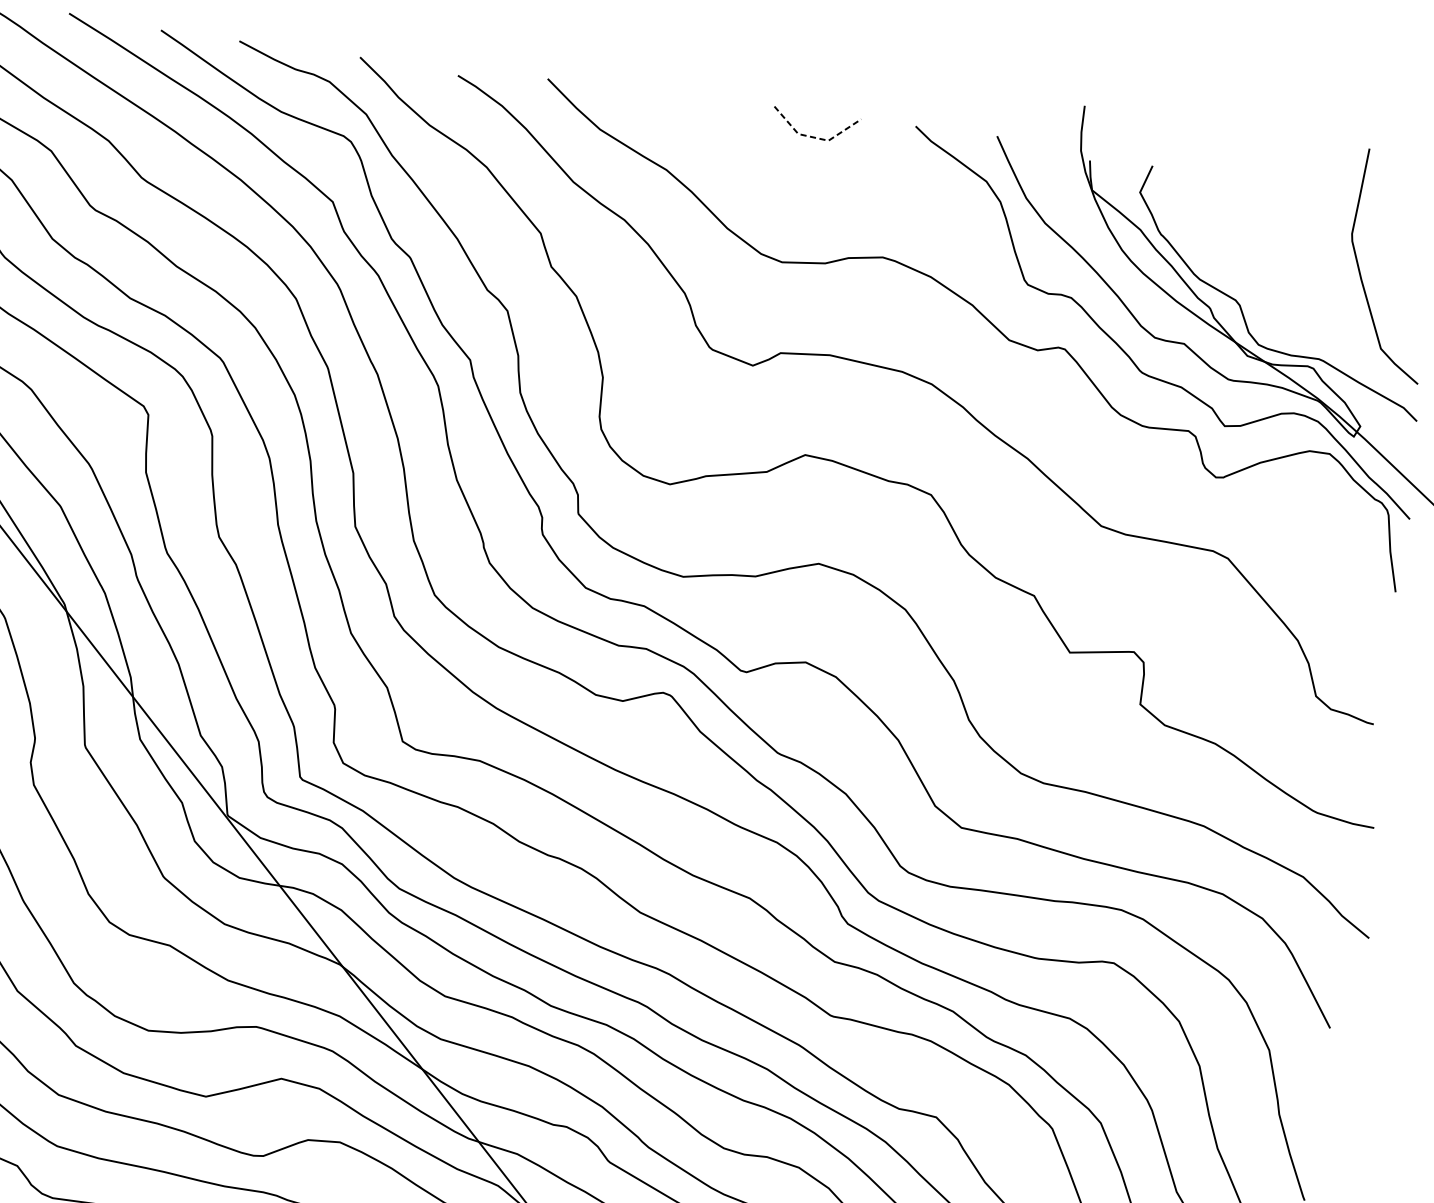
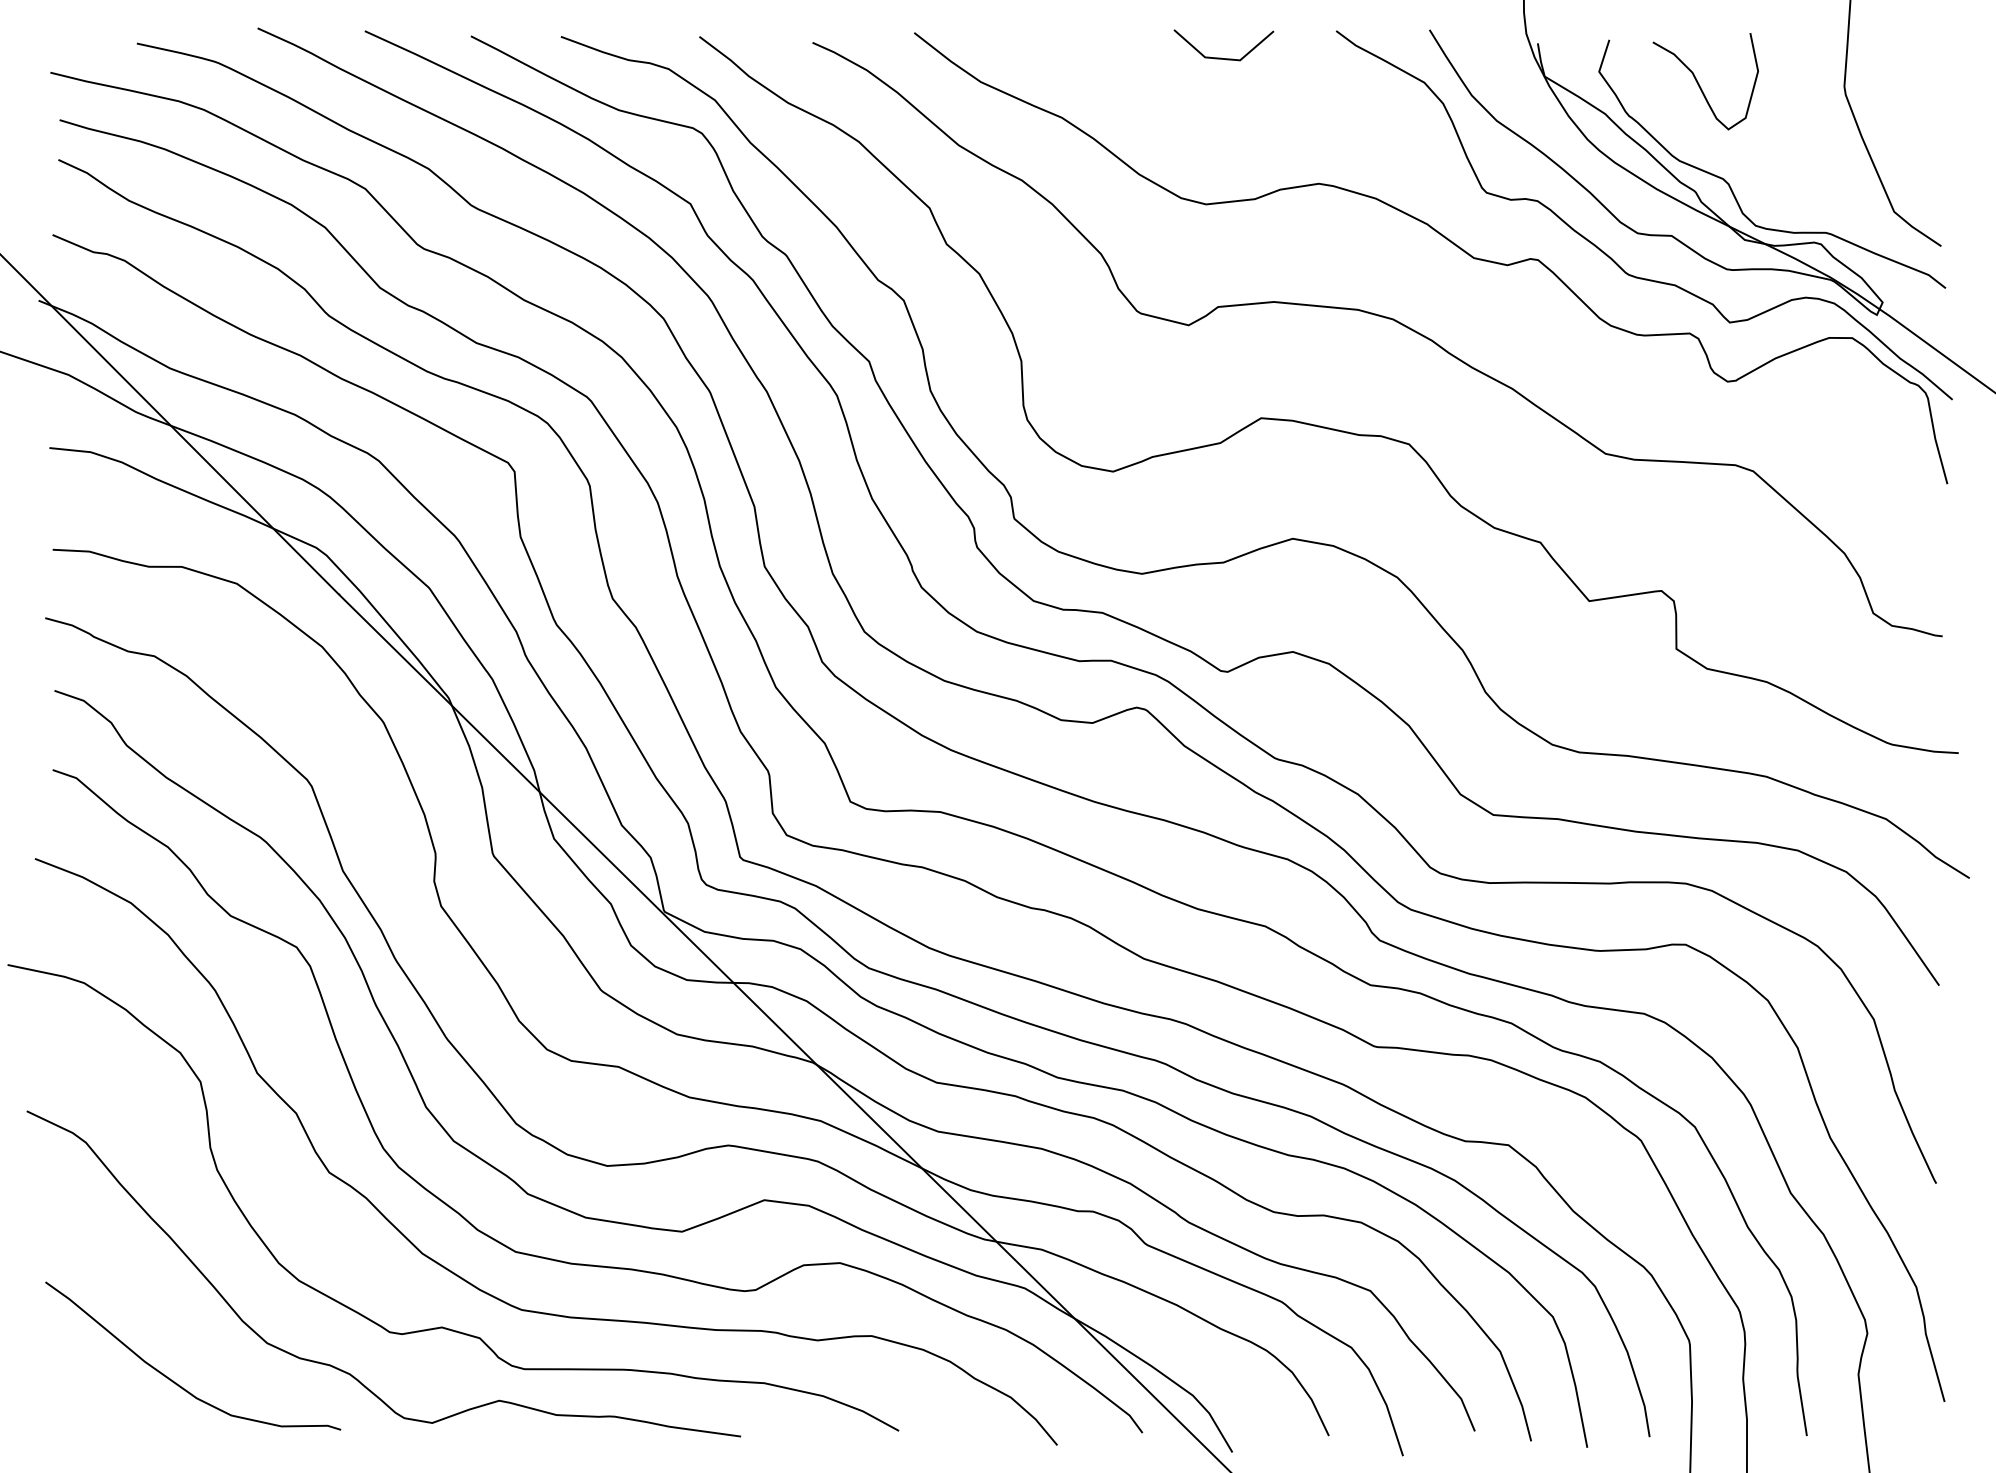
line: (815, 138) -> (1224, 59), dashed -> solid
curve: (1226, 214) -> (1699, 83), added

